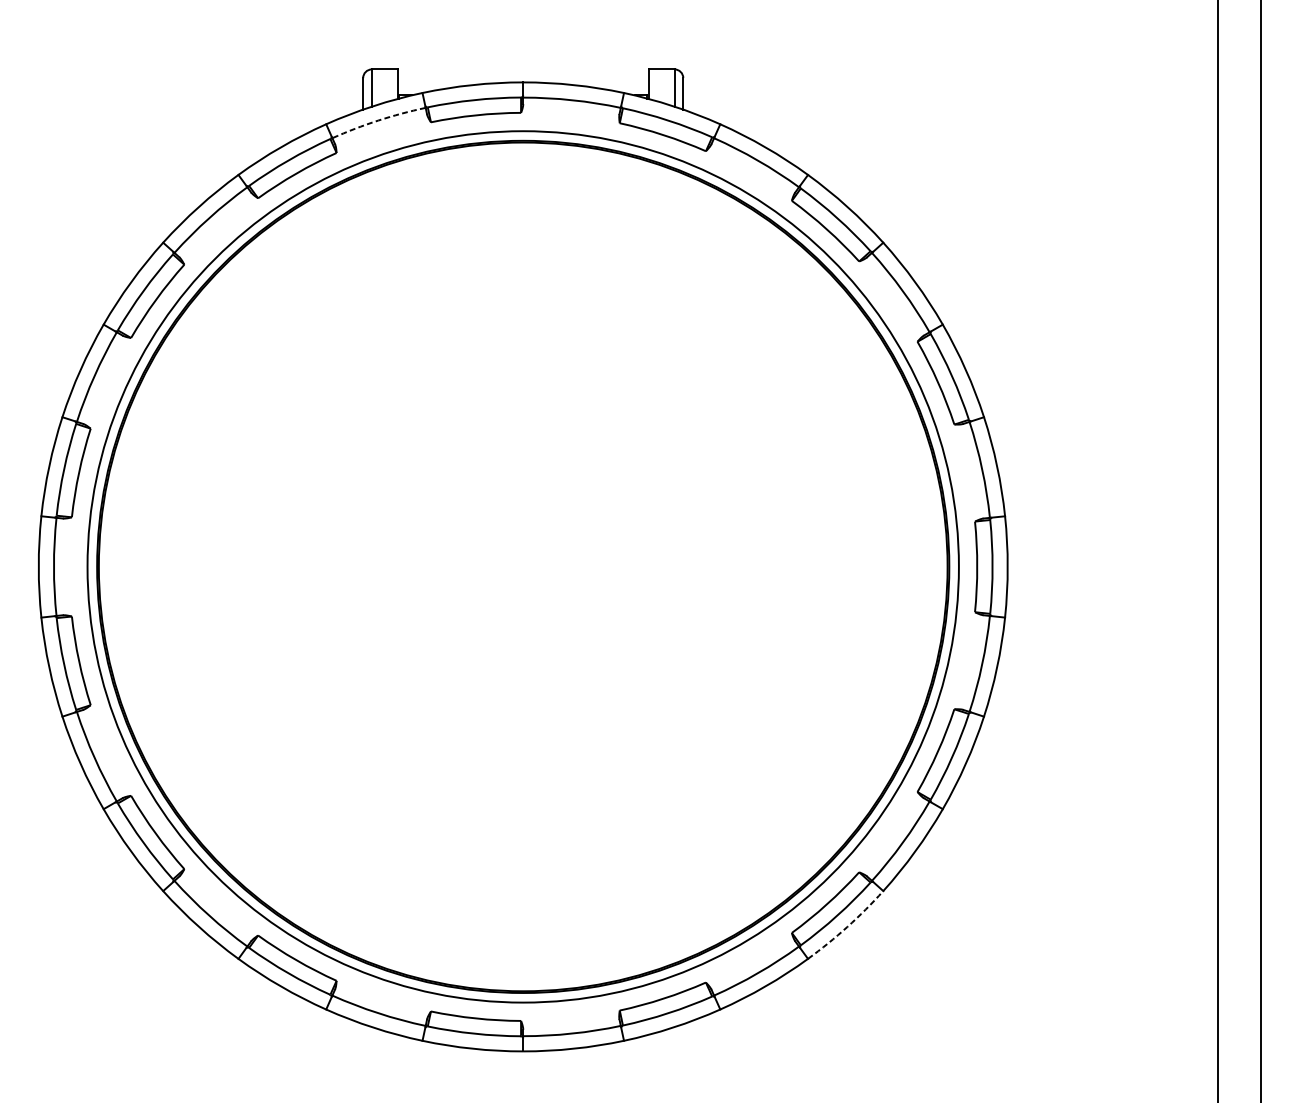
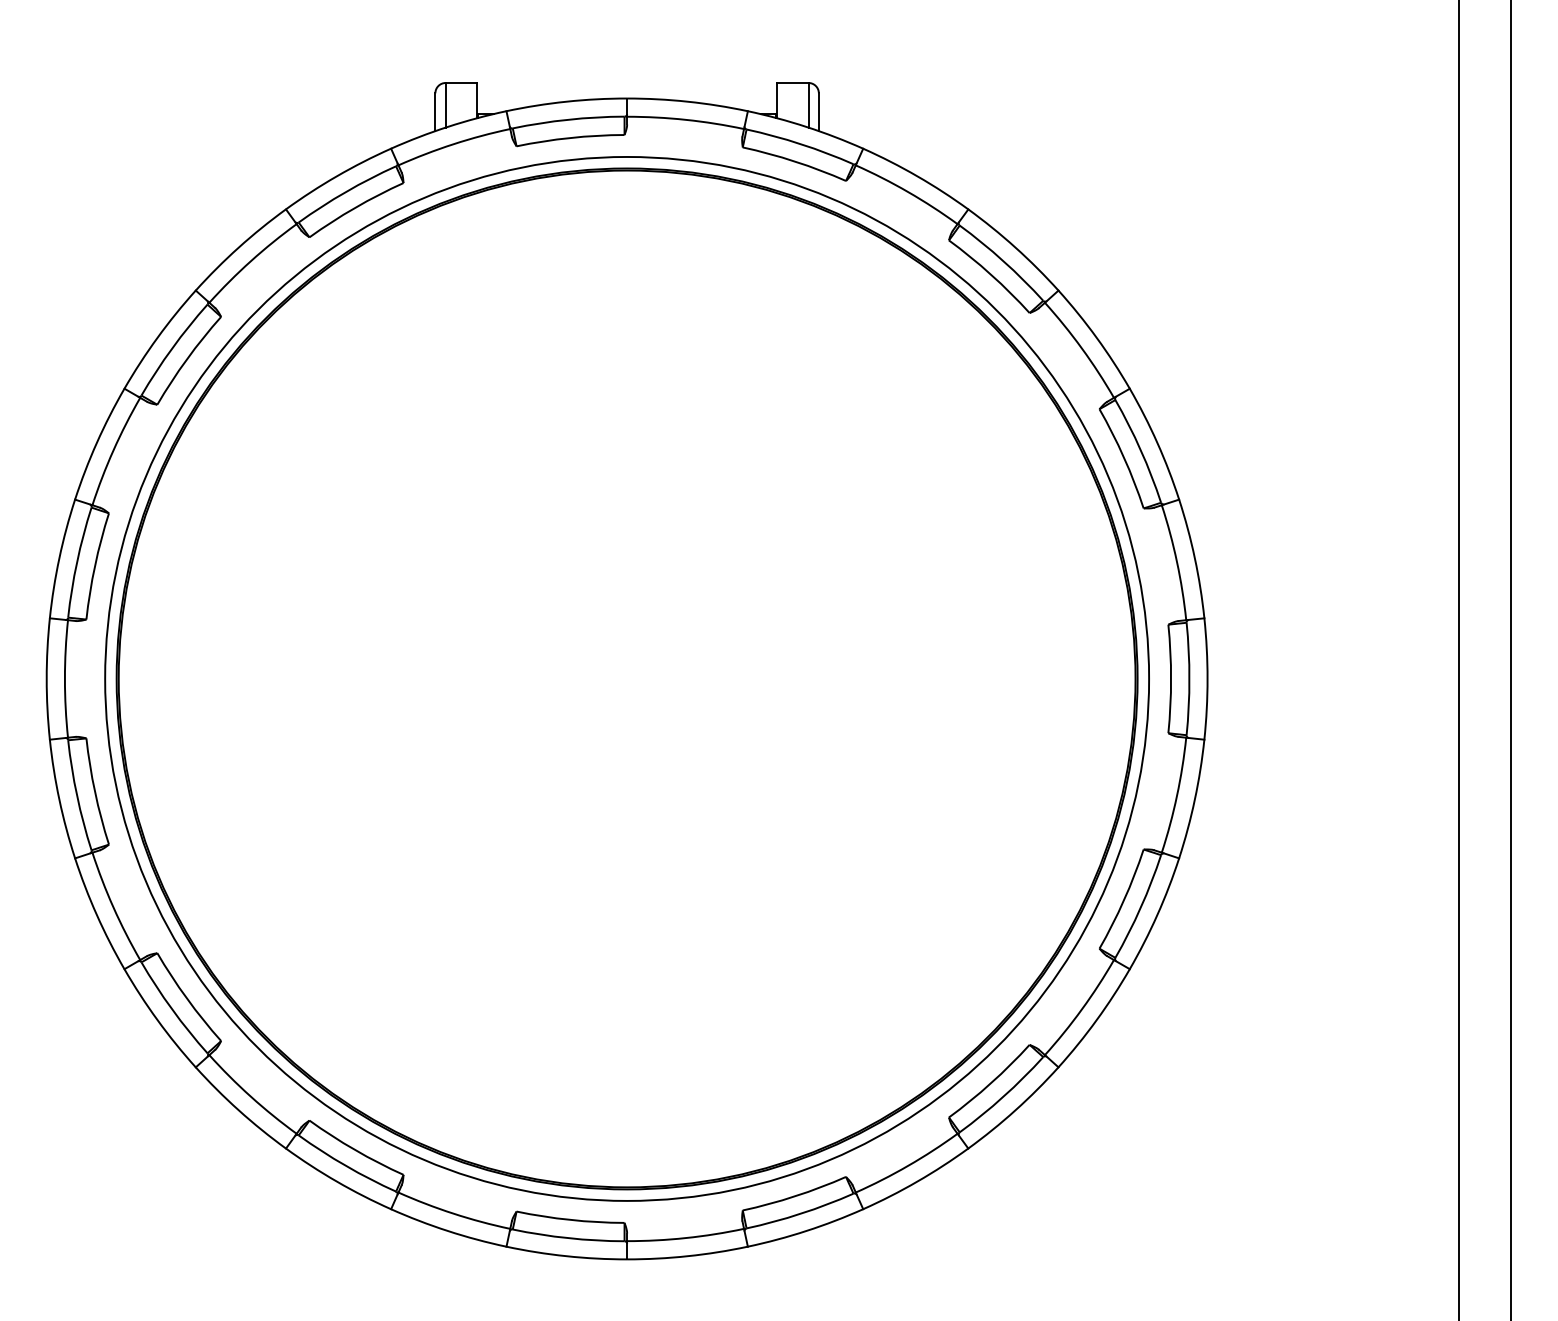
arc: (378, 120) -> (453, 144), dashed -> solid
arc: (847, 927) -> (1015, 1110), dashed -> solid

